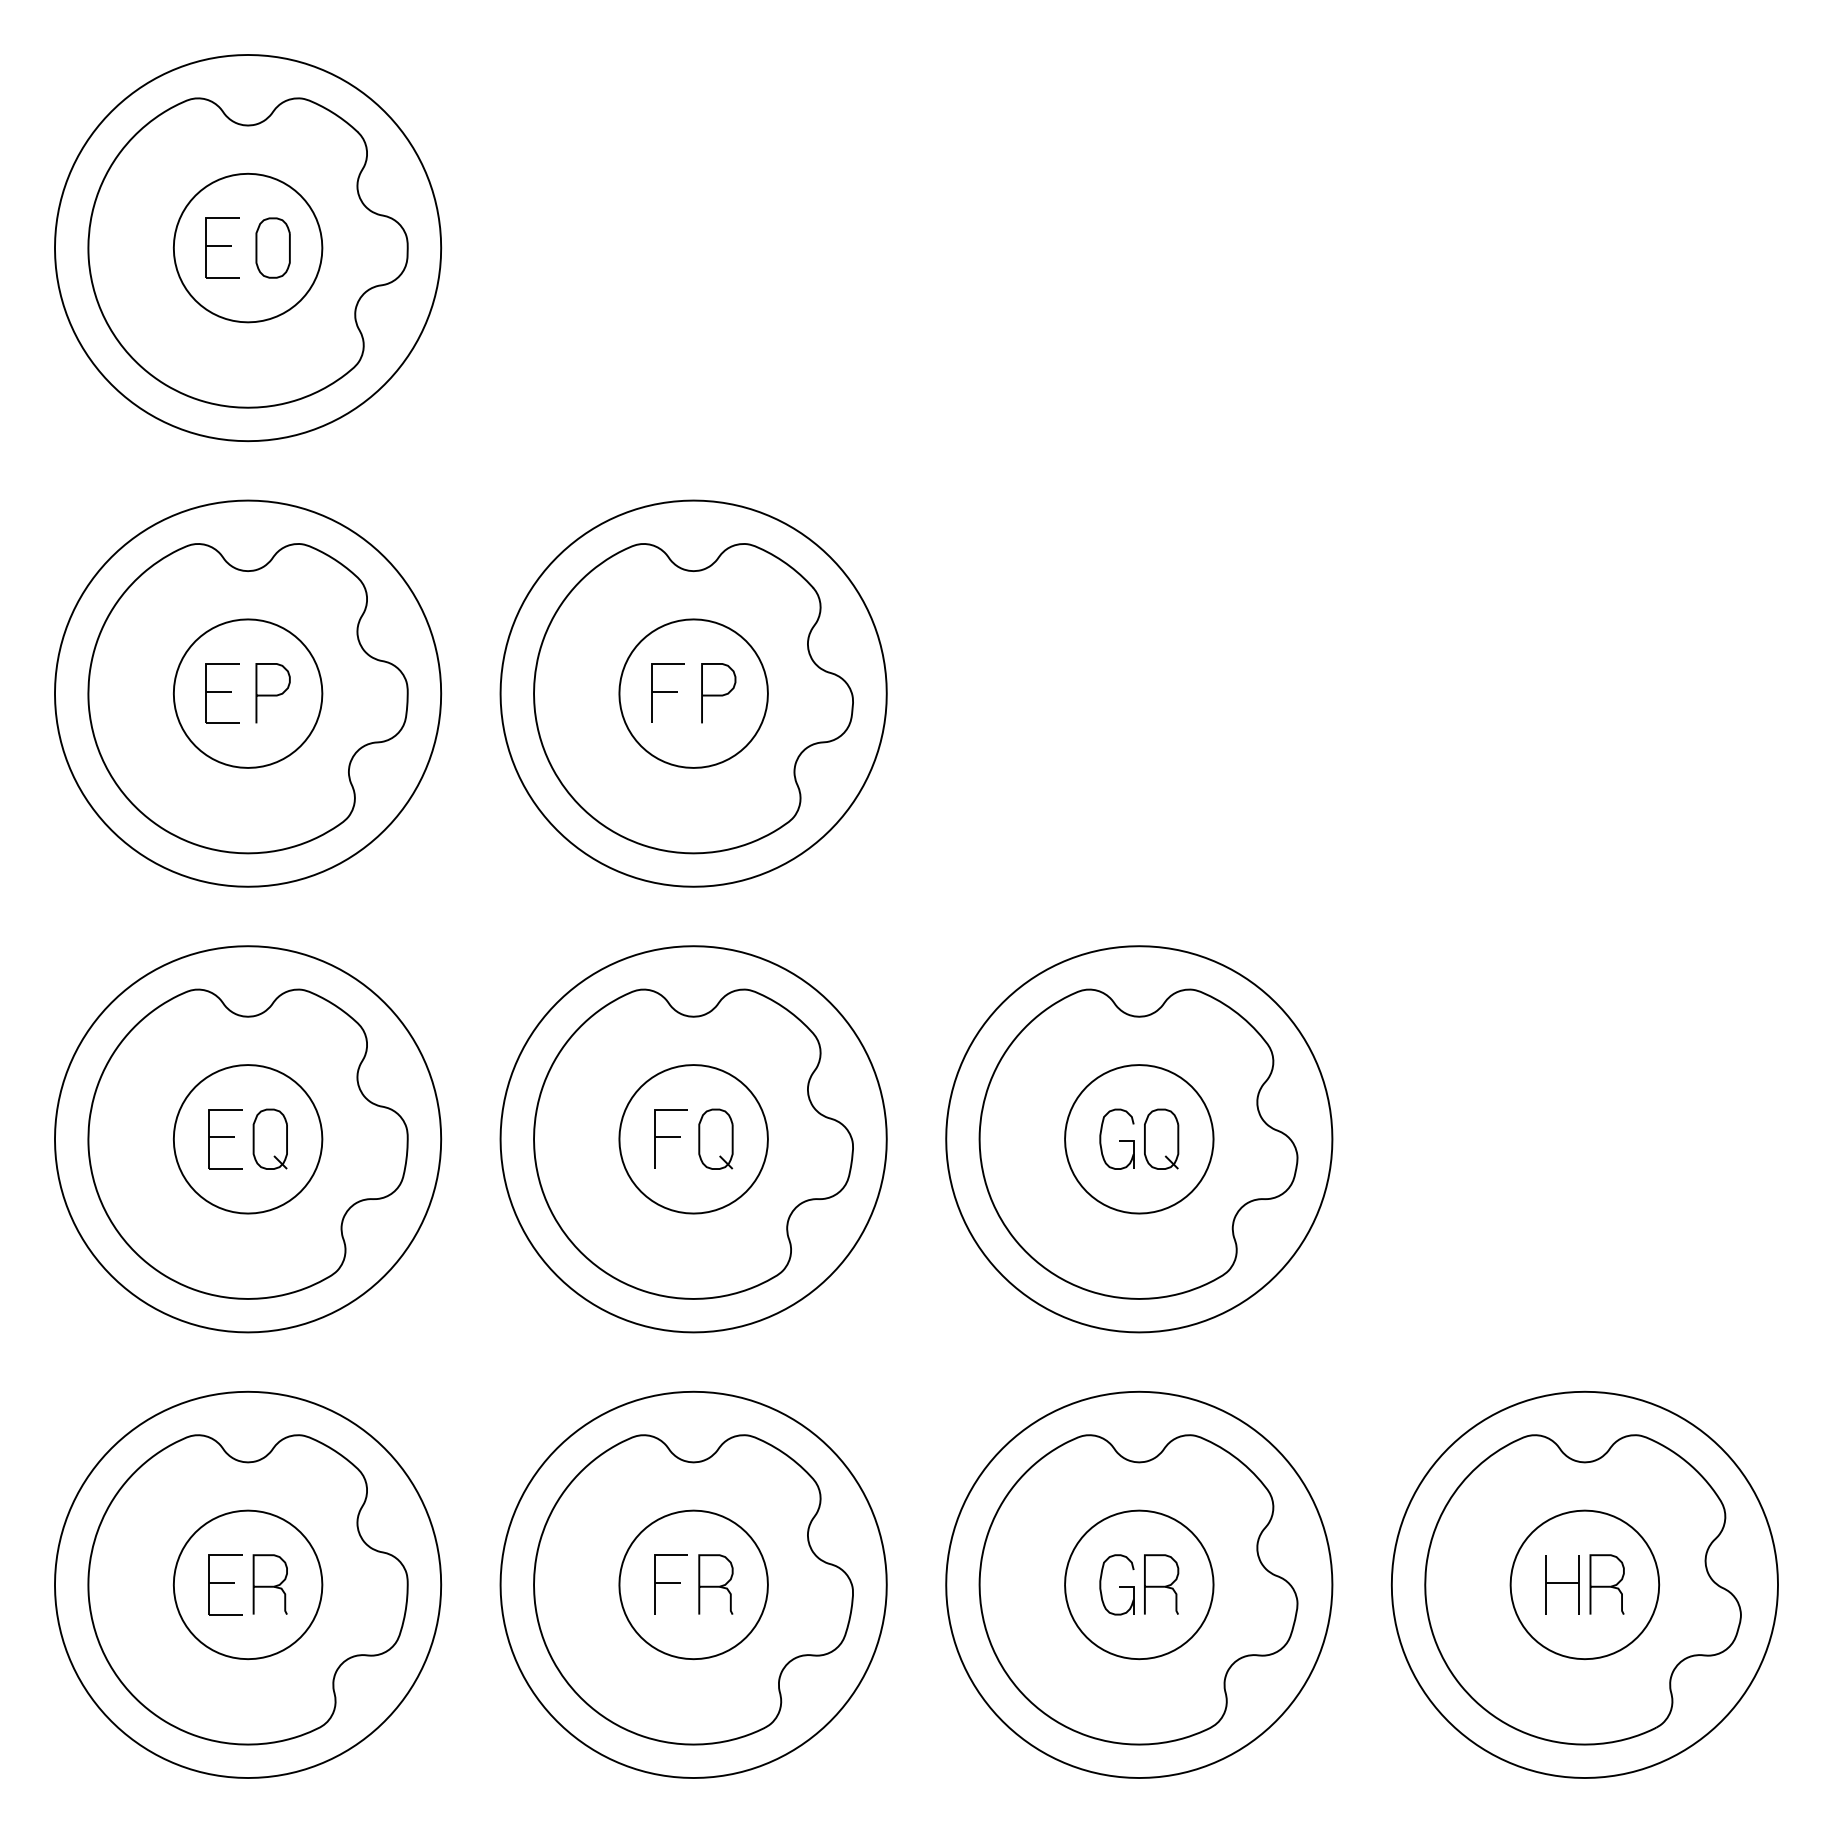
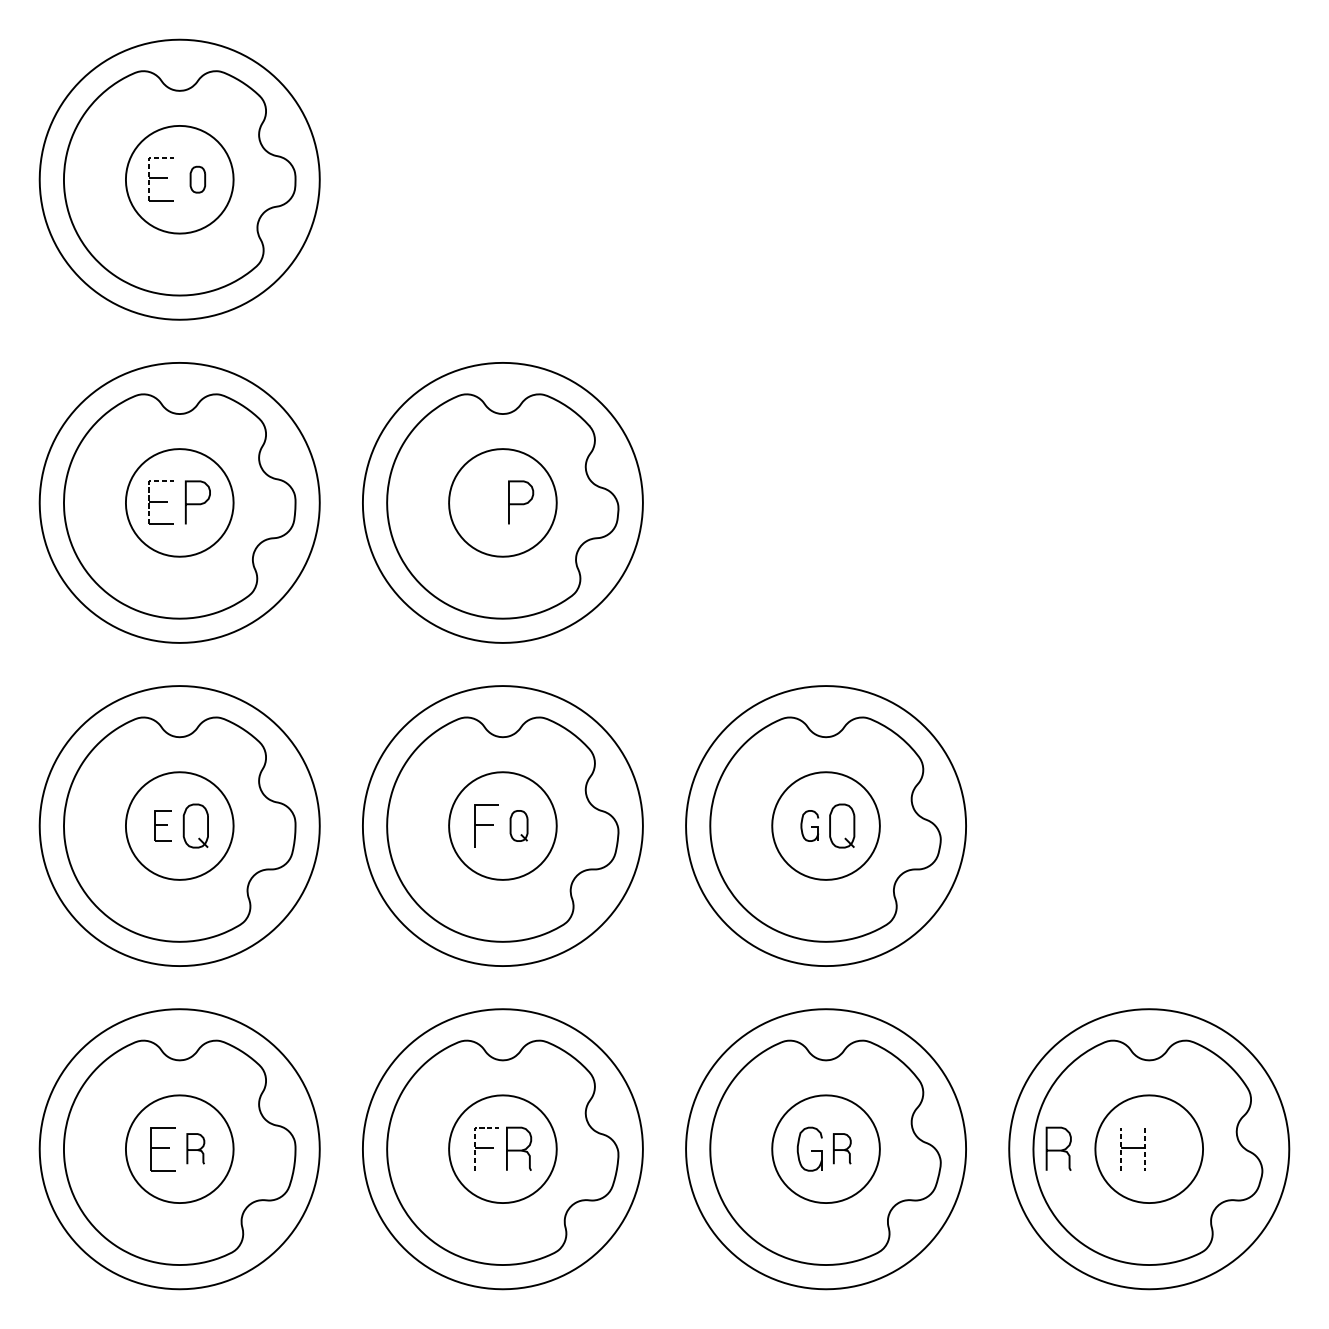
line: (206, 230) -> (149, 167), solid -> dashed
part: (272, 247) -> (197, 179), size x0.6
line: (206, 675) -> (149, 489), solid -> dashed
part: (667, 692) -> (483, 502), removed
part: (715, 1138) -> (518, 825), size x0.7
part: (1116, 1138) -> (809, 825), size x0.7
part: (225, 1139) -> (163, 826), size x0.7
line: (654, 1567) -> (474, 1136), solid -> dashed
part: (269, 1584) -> (195, 1148), size x0.7
part: (1161, 1584) -> (842, 1148), size x0.7
line: (1545, 1584) -> (1120, 1148), solid -> dashed
line: (1579, 1584) -> (1145, 1148), solid -> dashed
part: (1606, 1584) -> (1058, 1148), moved

